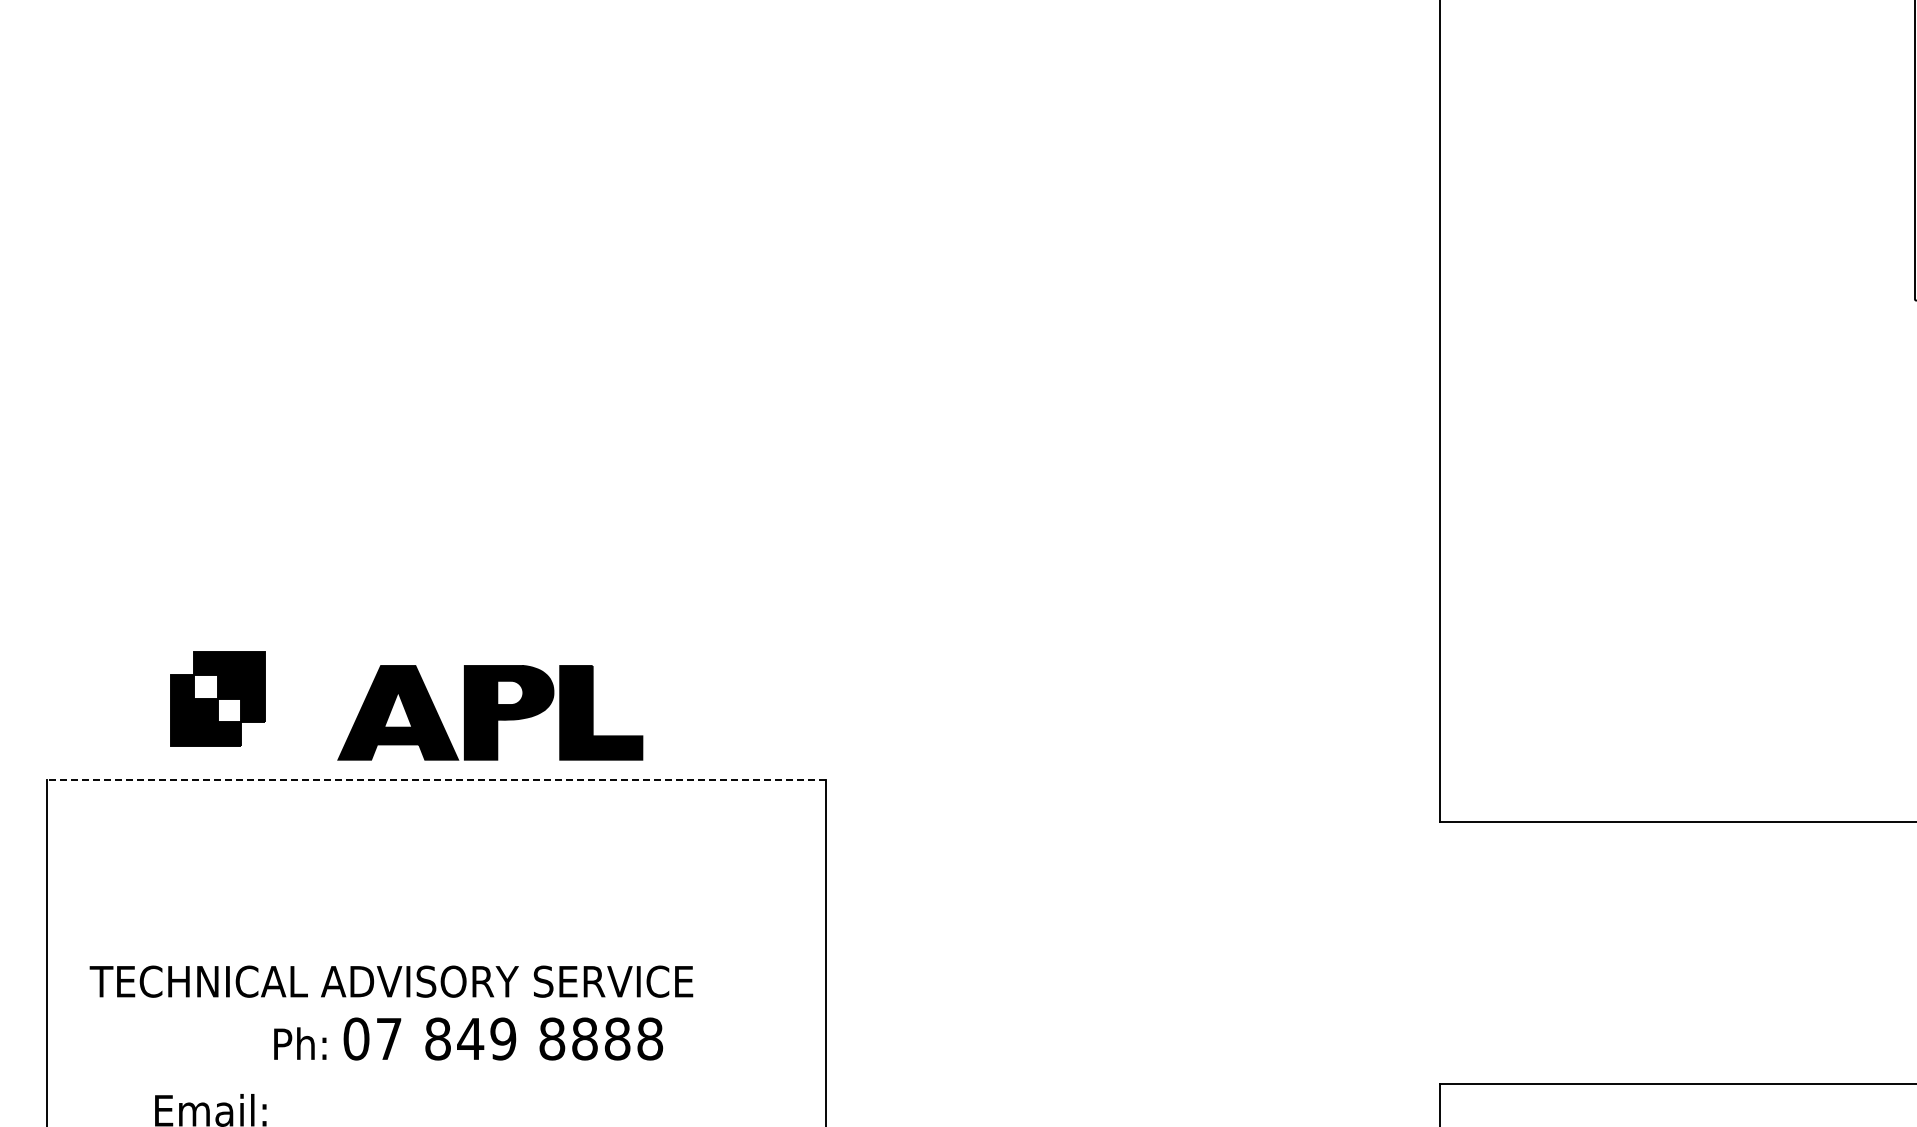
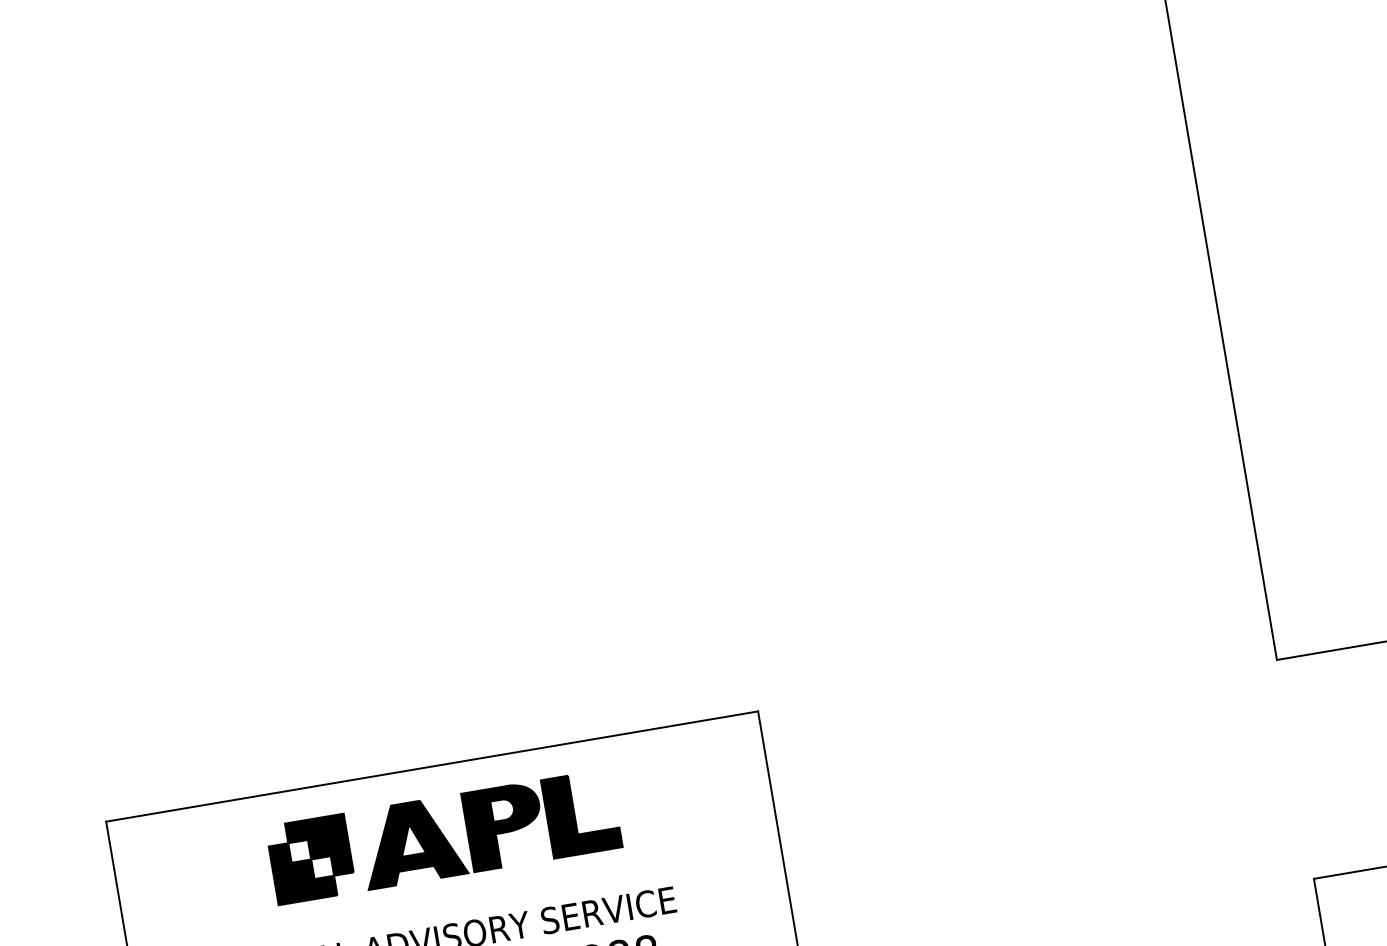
part: (217, 698) -> (311, 859), moved
part: (490, 712) -> (489, 829), moved
line: (436, 779) -> (432, 766), dashed -> solid

